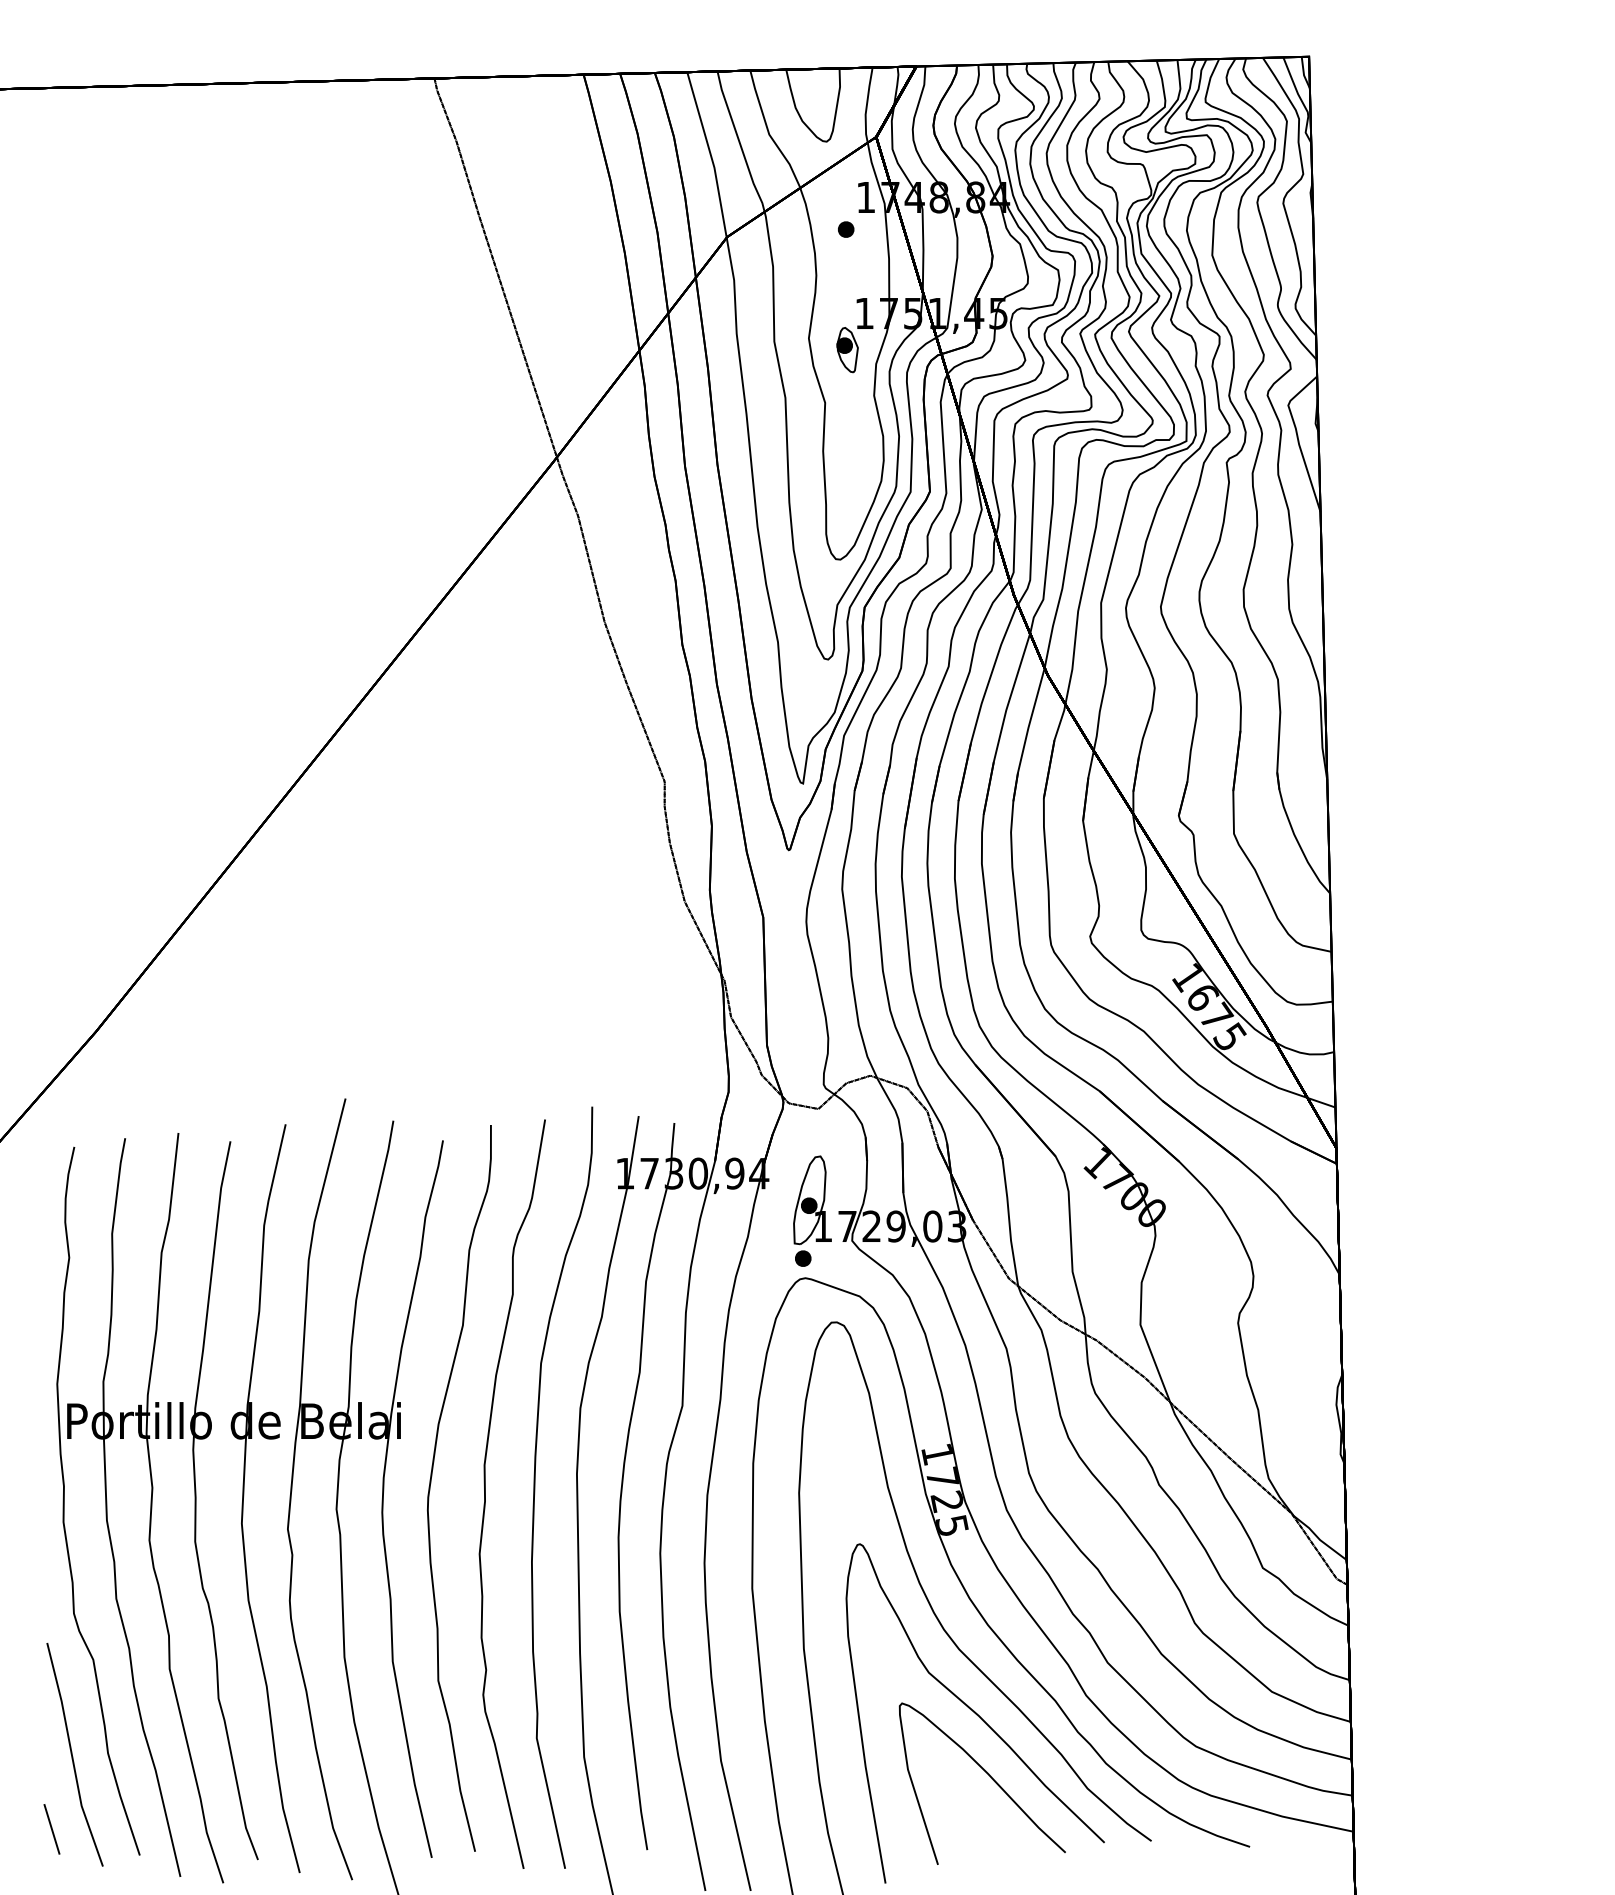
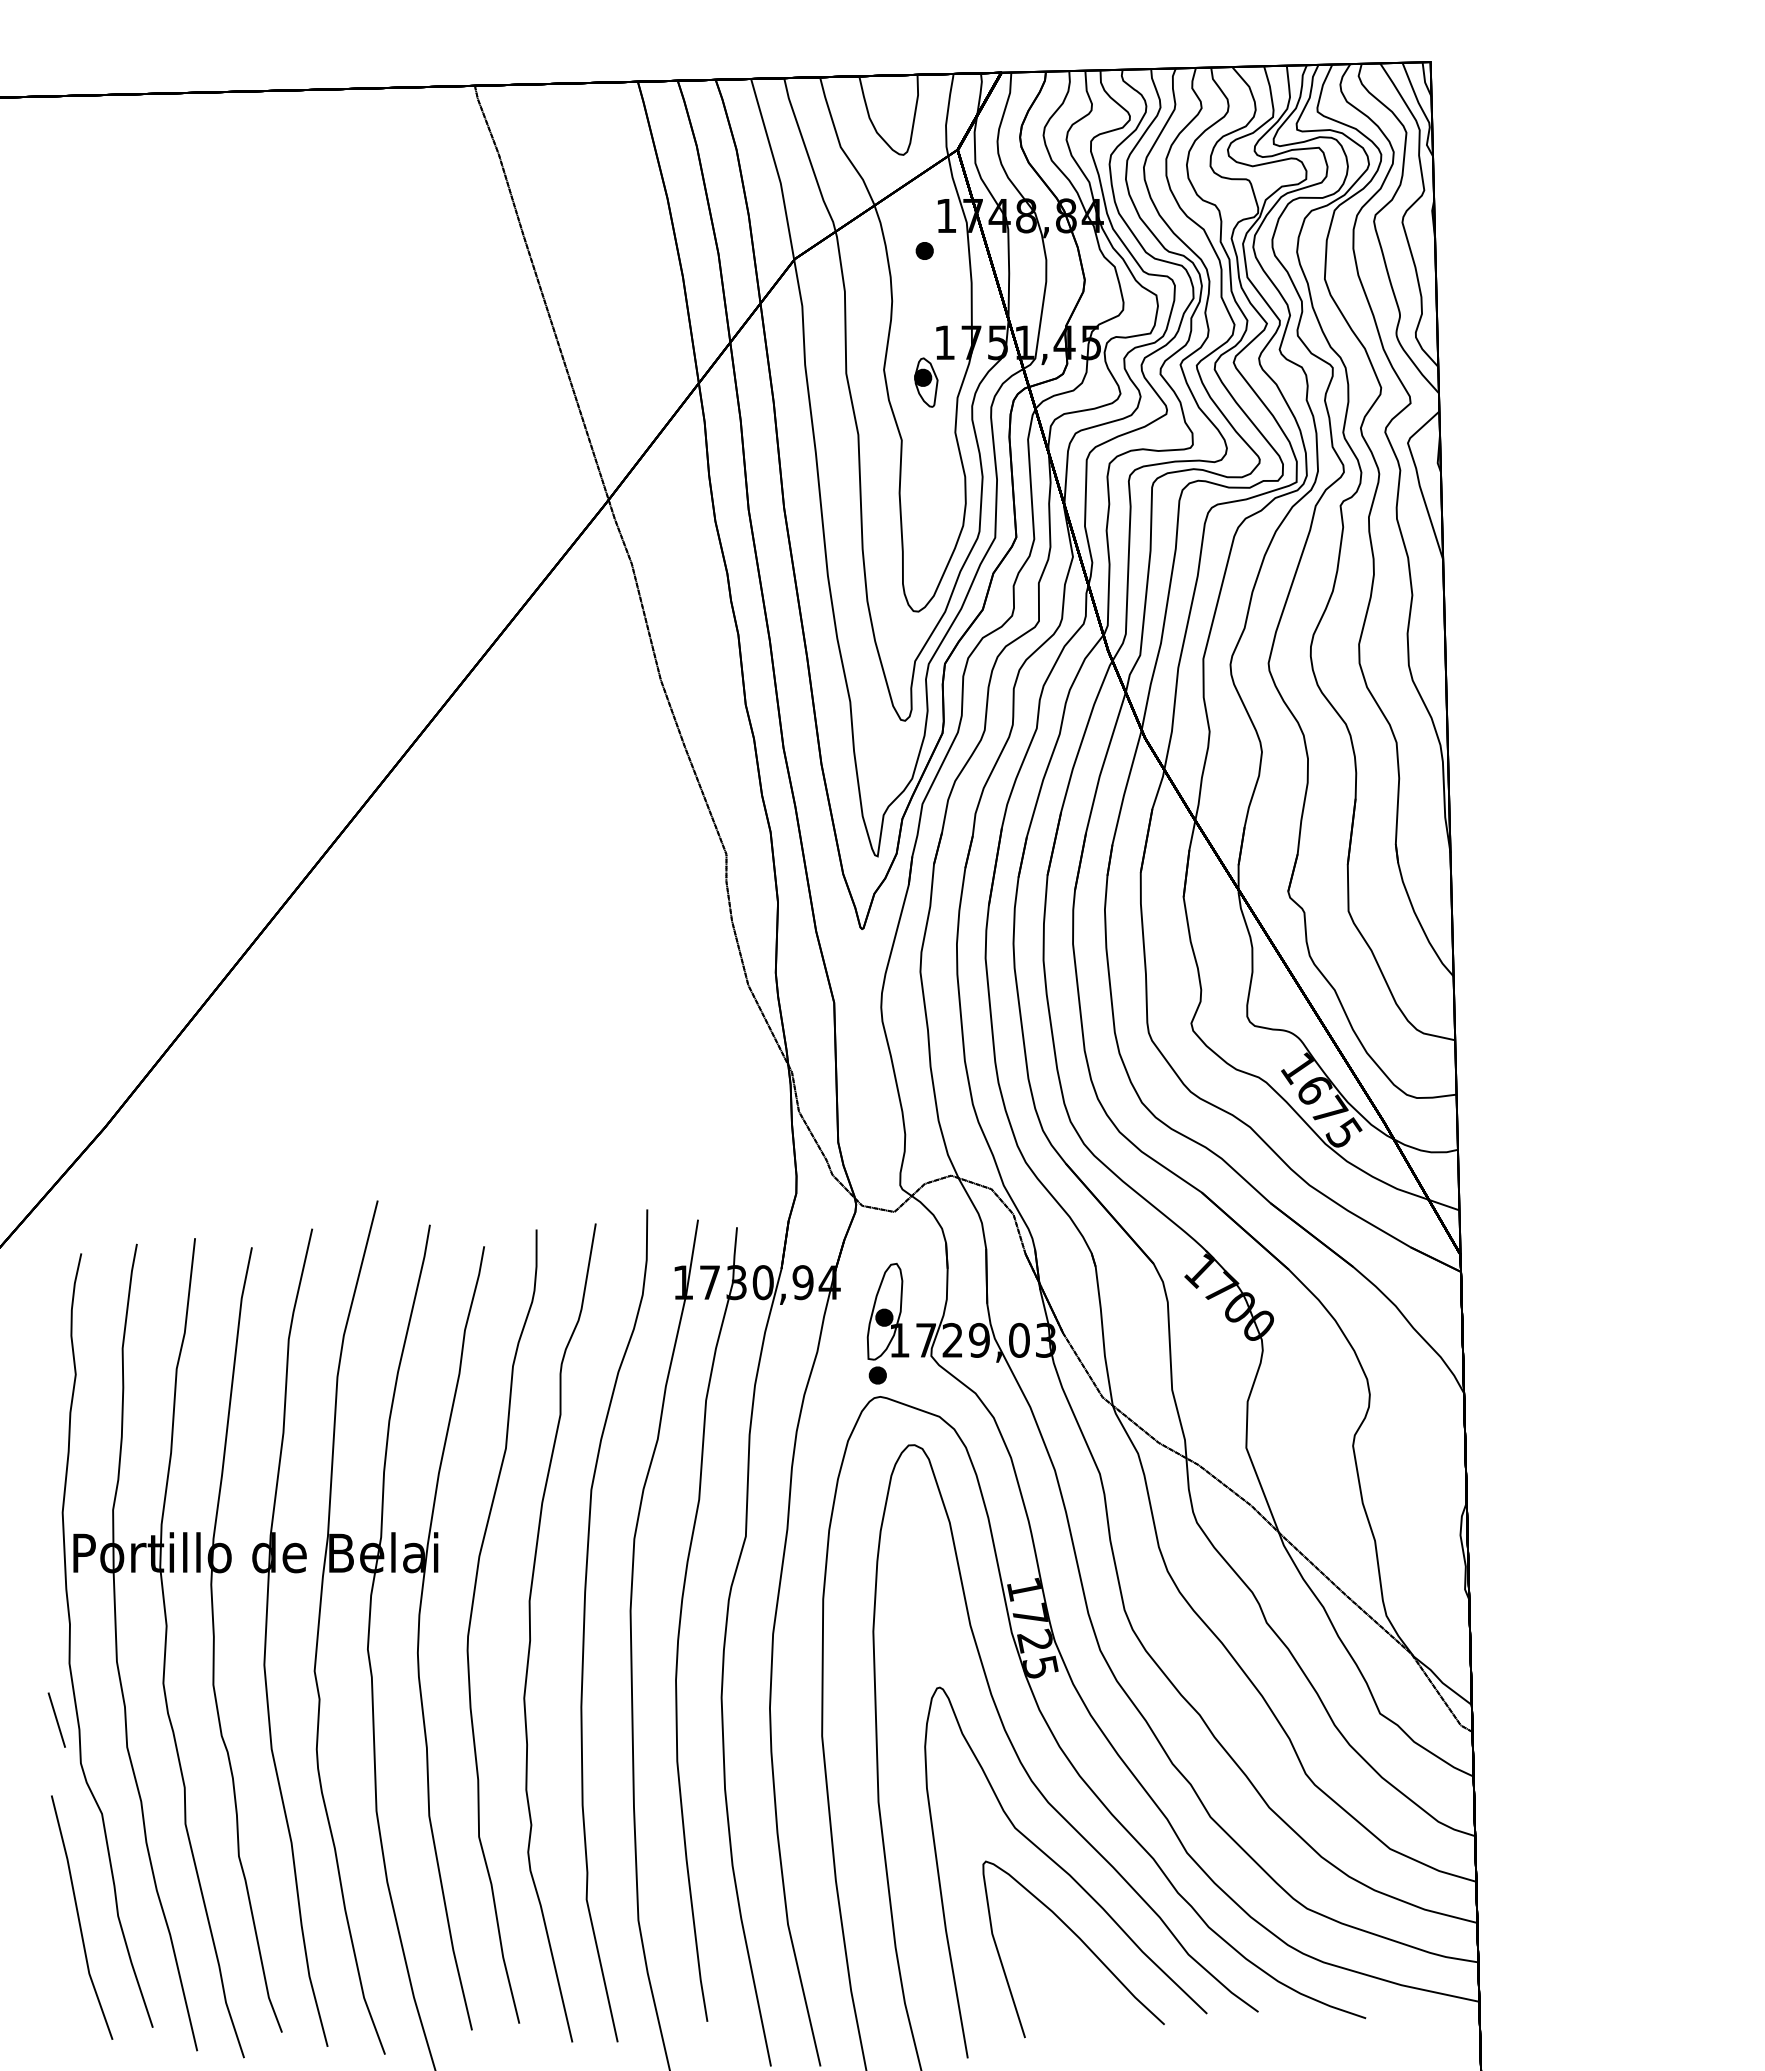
line: (51, 1828) -> (56, 1719), moved

